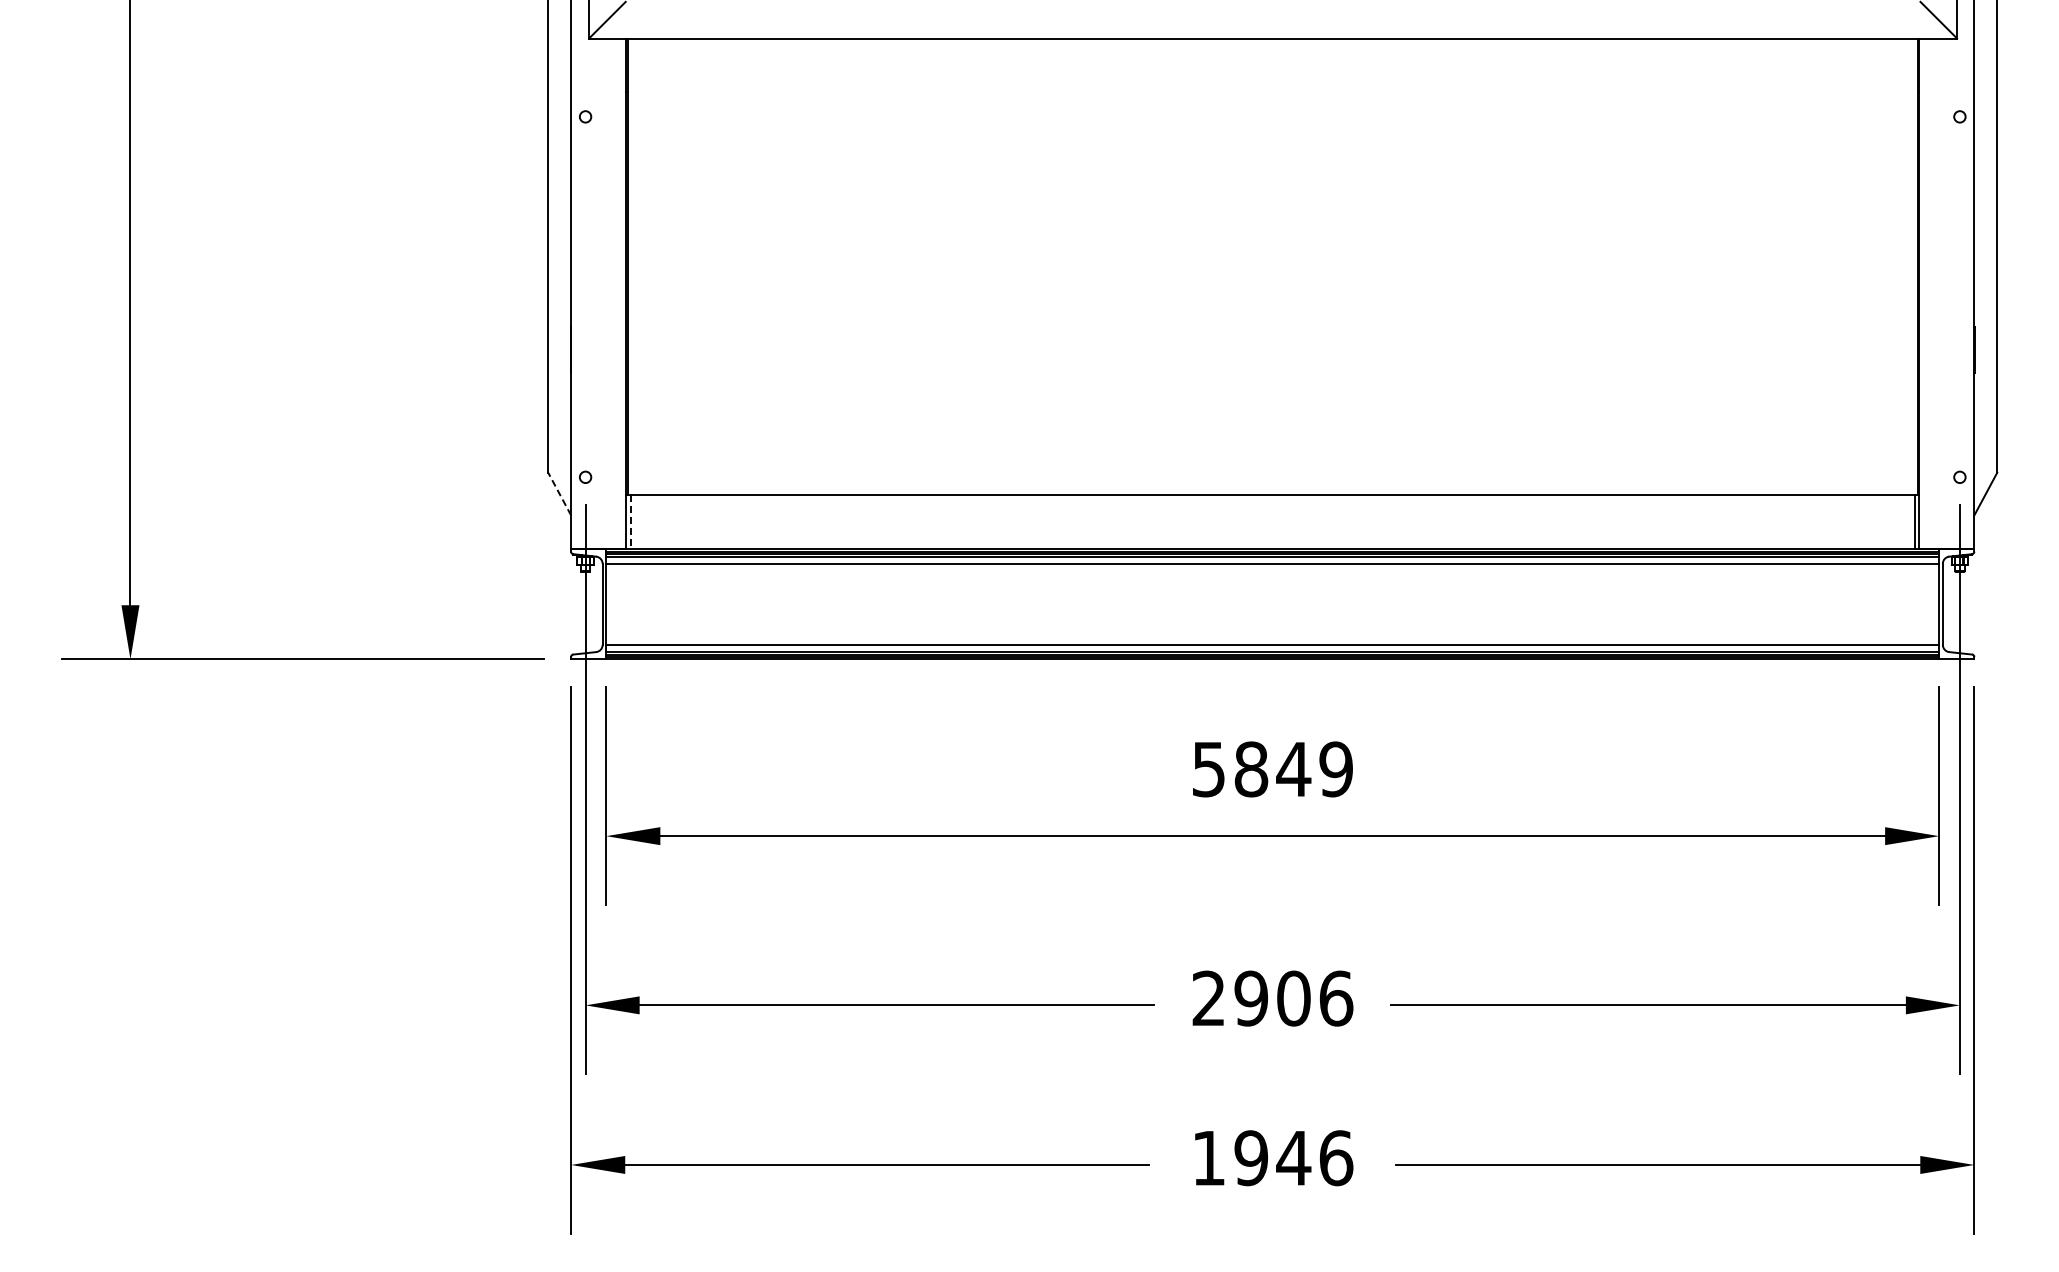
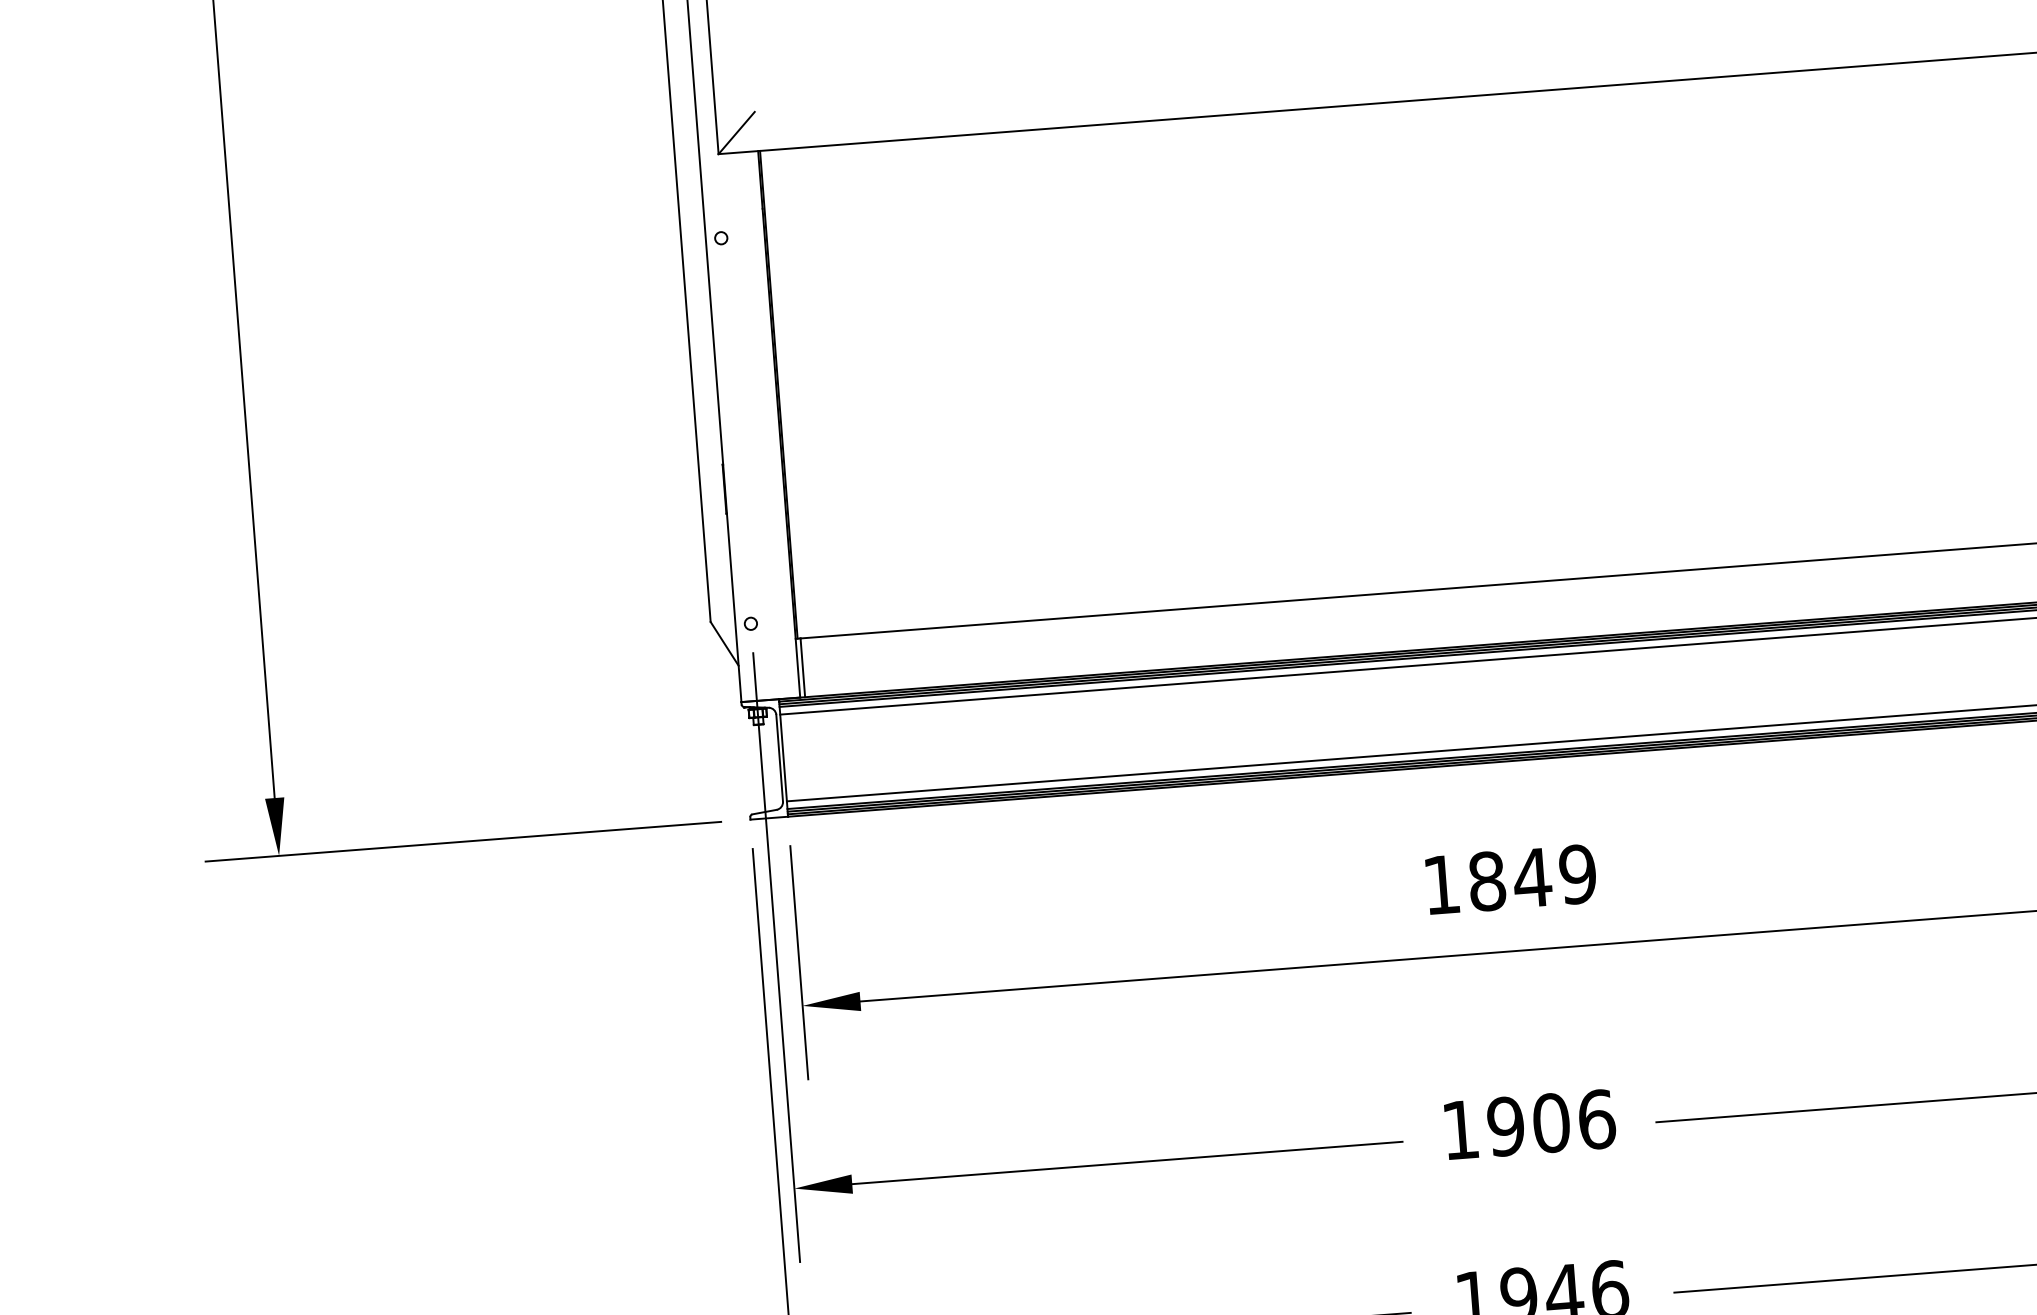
line: (559, 493) -> (724, 643), dashed -> solid
line: (630, 522) -> (802, 668), dashed -> solid
text: (1208, 769) -> (1441, 885), 5849 -> 1849
text: (1208, 997) -> (1460, 1128), 2906 -> 1906

